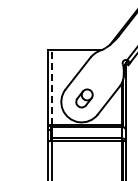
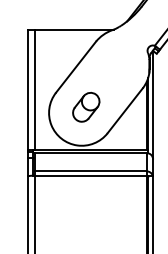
line: (52, 86) -> (34, 88), dashed -> solid

